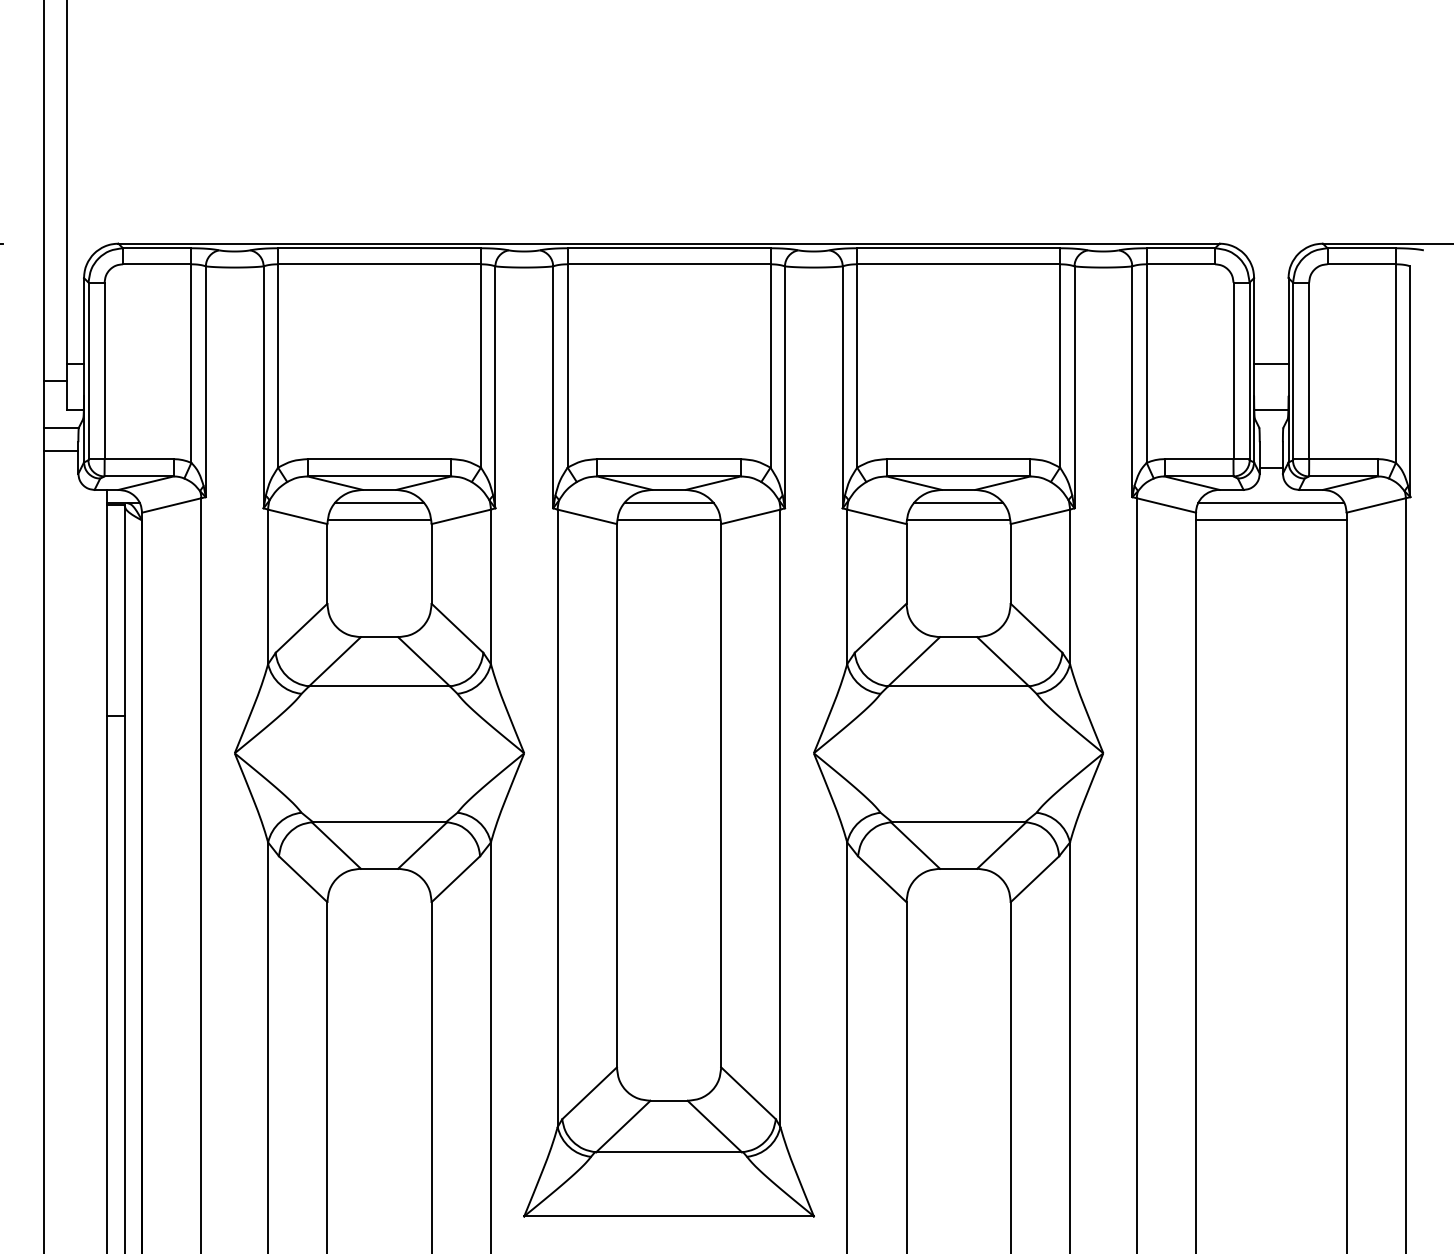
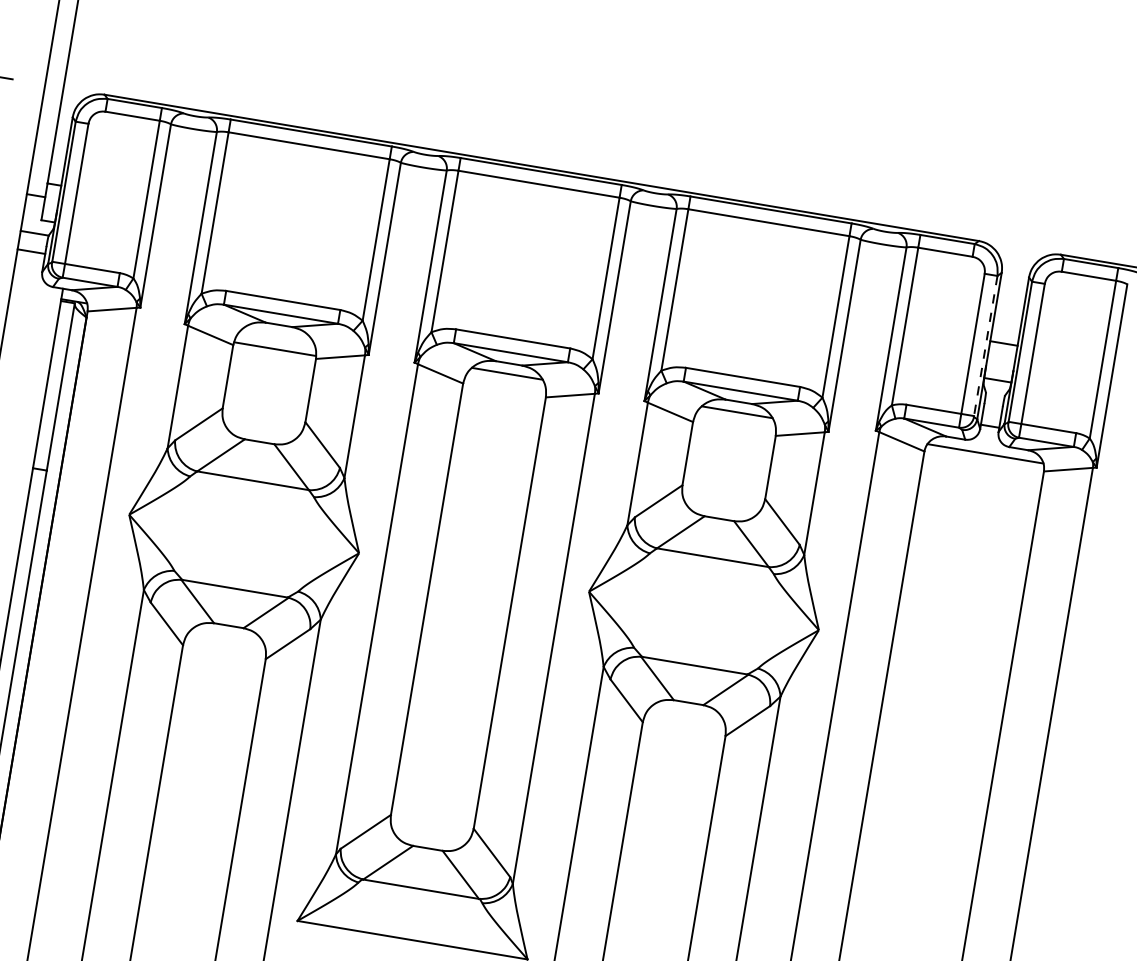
line: (1249, 371) -> (985, 346), solid -> dashed
line: (379, 503) -> (277, 335), removed
line: (668, 520) -> (504, 387), removed
line: (958, 520) -> (734, 426), removed
line: (1271, 520) -> (983, 467), removed

